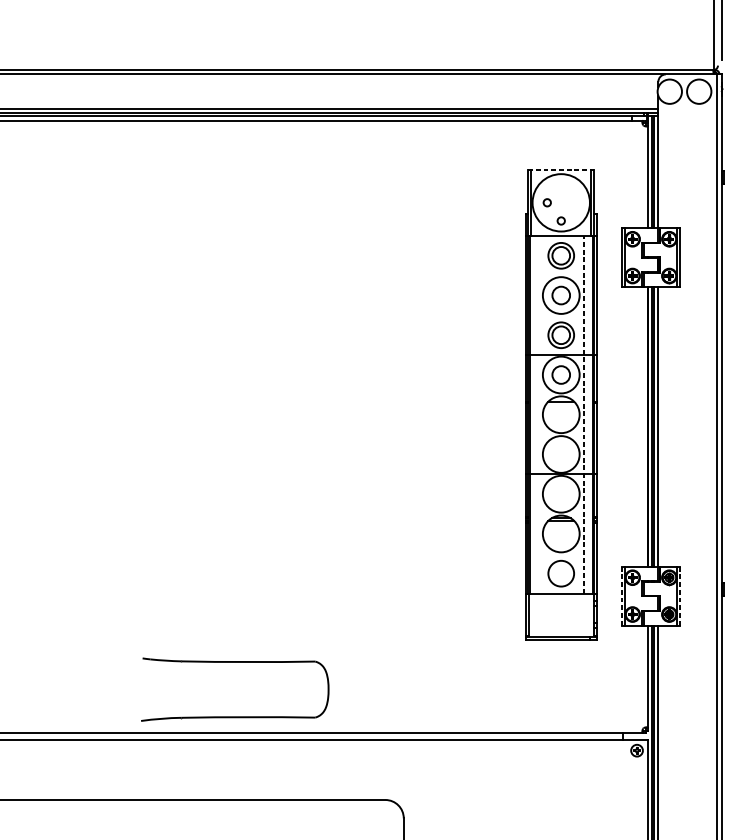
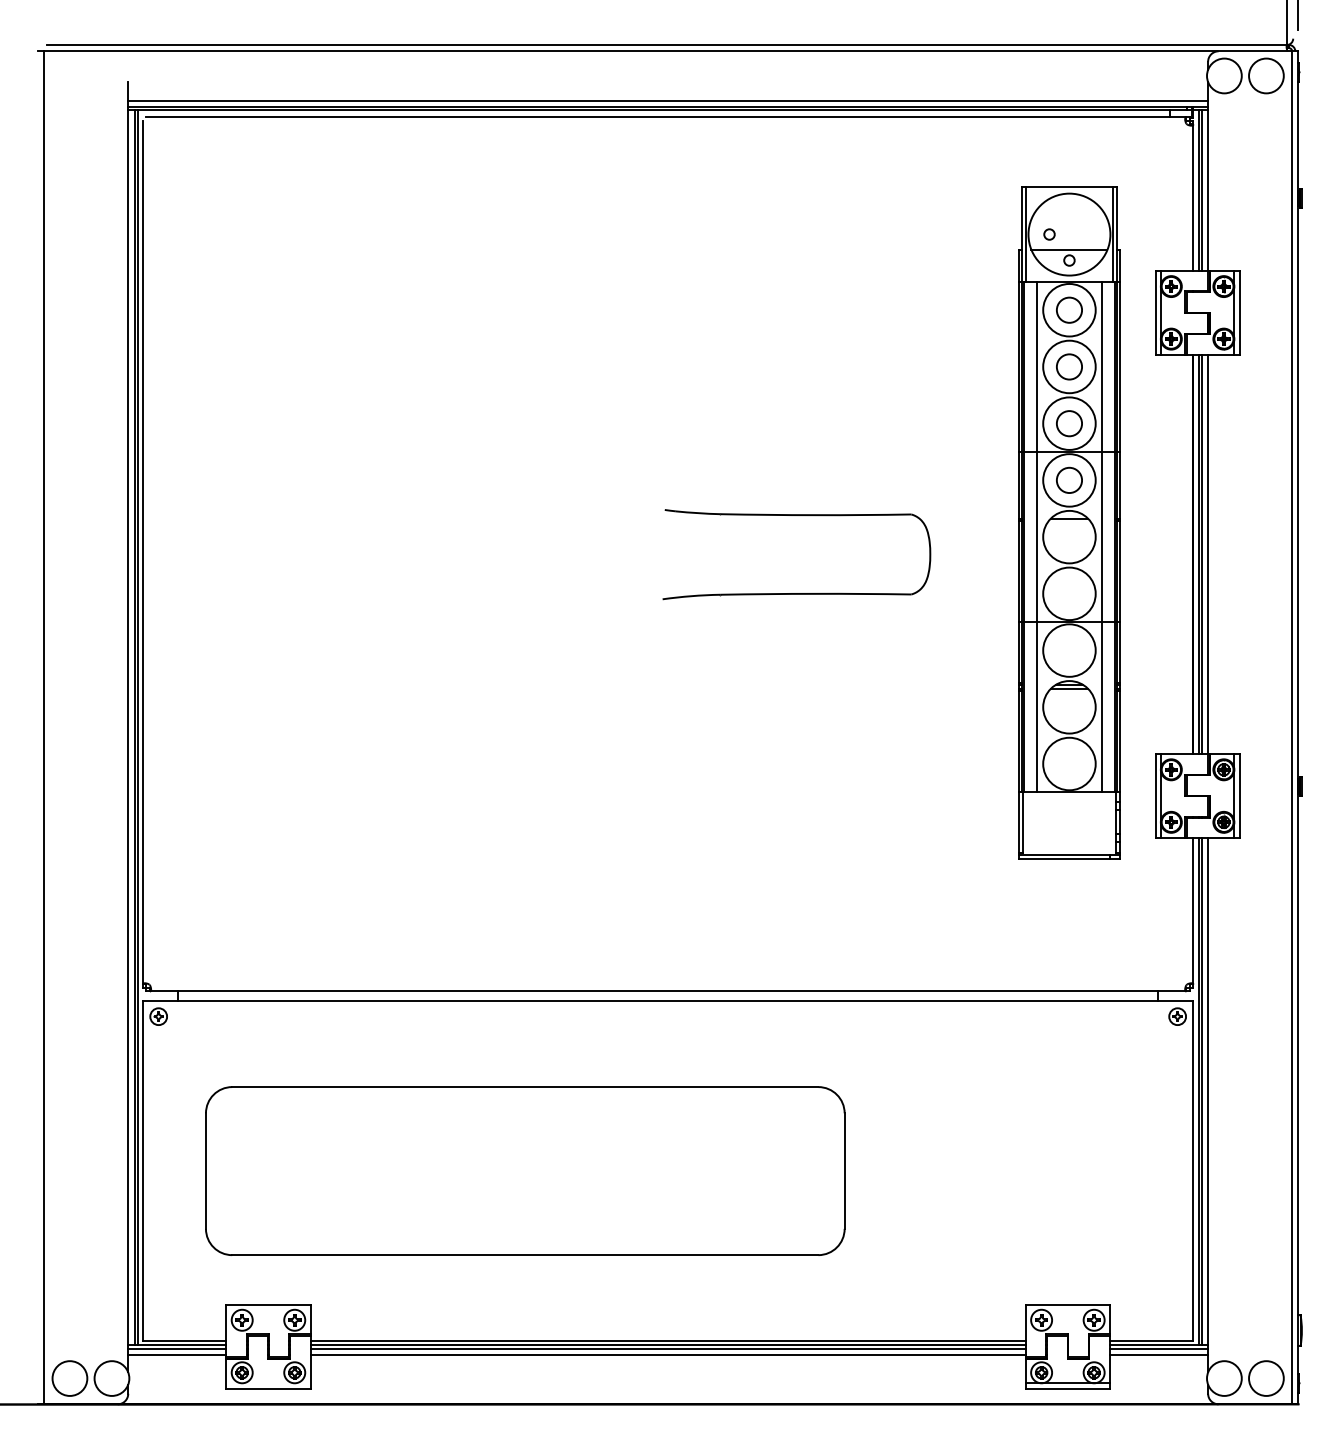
line: (561, 169) -> (1069, 187), dashed -> solid
line: (561, 213) -> (1069, 249), added
circle: (561, 255) -> (1069, 309), size x1.43
circle: (561, 335) -> (1069, 423), size x1.43
line: (538, 414) -> (1036, 536), added
line: (584, 414) -> (1102, 536), dashed -> solid
circle: (561, 573) -> (1069, 763), size x1.43
line: (680, 595) -> (1239, 795), dashed -> solid
line: (621, 596) -> (1155, 796), dashed -> solid
part: (234, 662) -> (796, 515), moved

